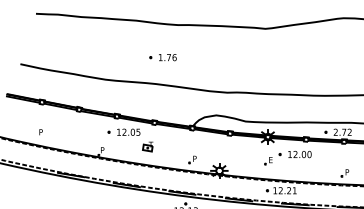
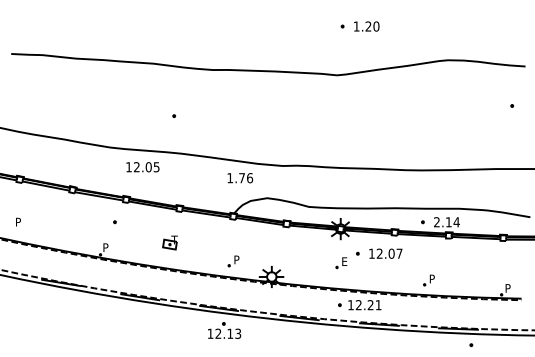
text: (167, 57) -> (240, 178), moved
text: (128, 132) -> (142, 167), moved
text: (346, 132) -> (452, 222), 2.72 -> 2.14
text: (309, 154) -> (399, 253), 12.00 -> 12.07
part: (344, 173) -> (428, 280), moved

